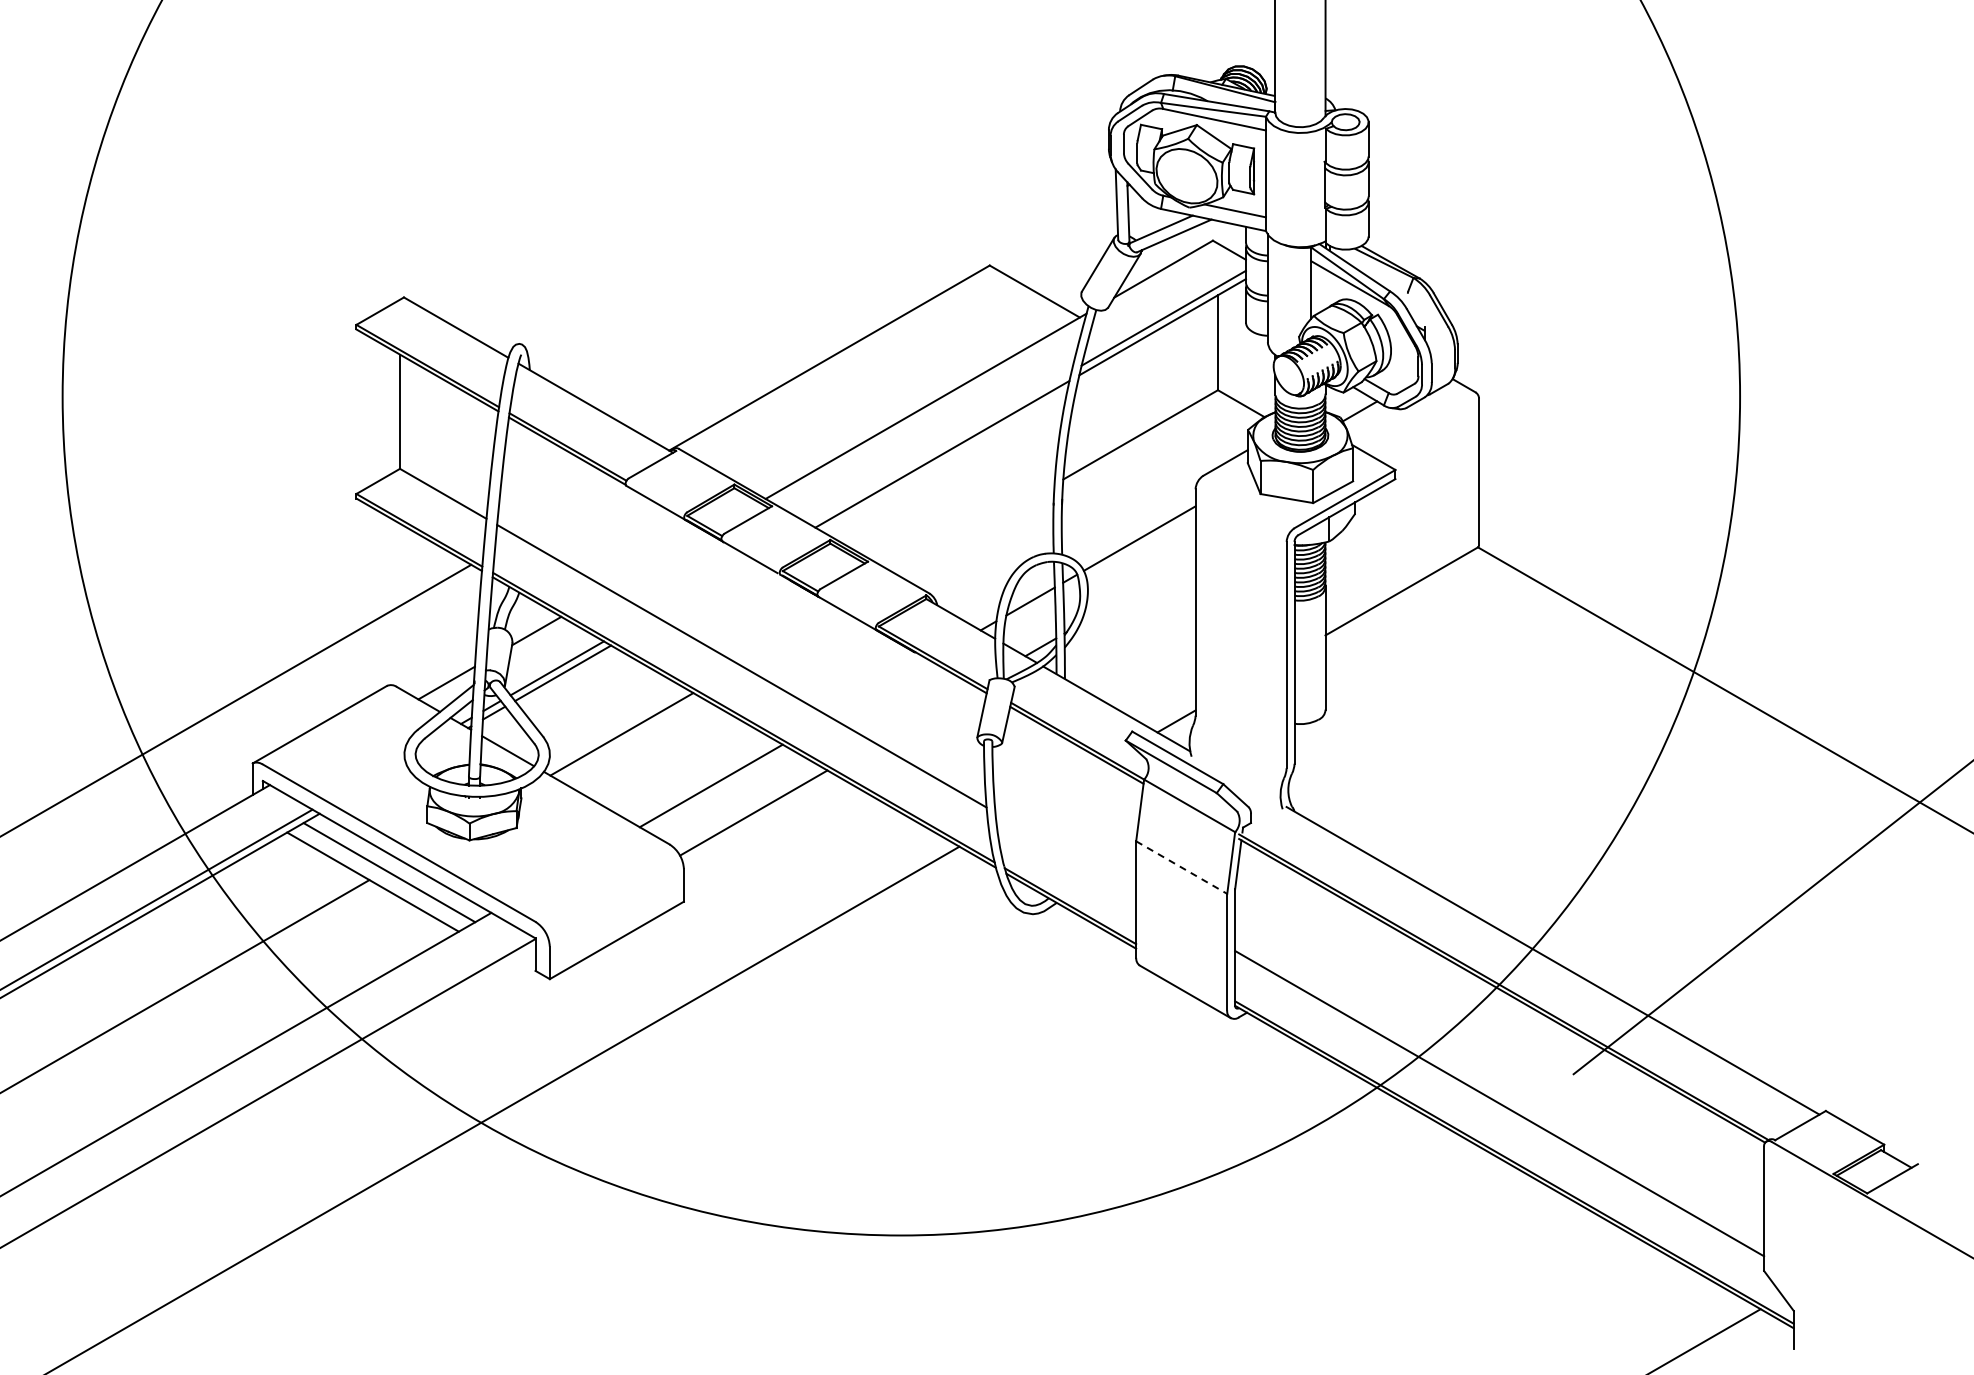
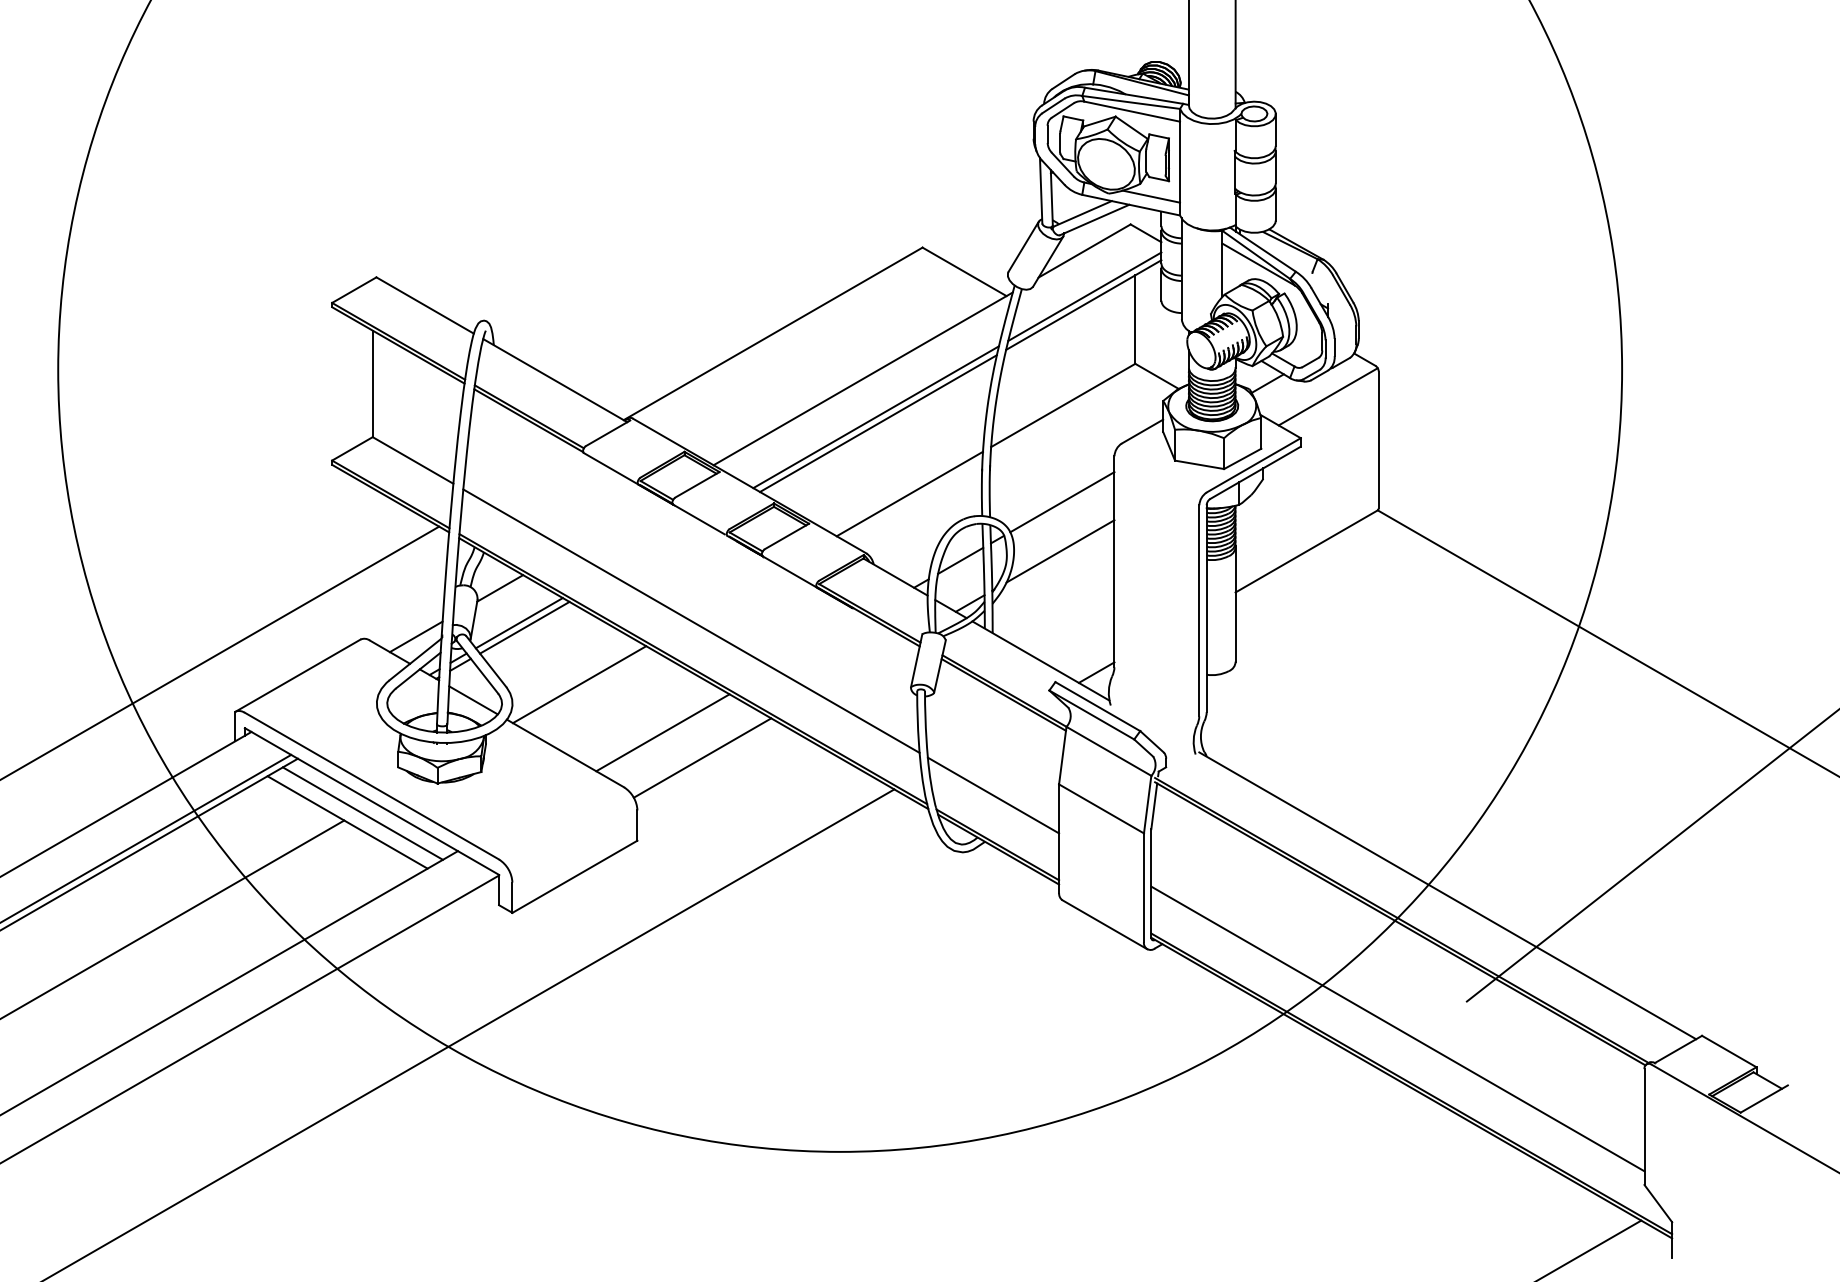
line: (1424, 425) -> (1327, 396), added
line: (939, 447) -> (875, 417), added
line: (975, 529) -> (909, 493), added
line: (1137, 590) -> (1060, 550), added
line: (1065, 852) -> (993, 794), added
line: (1181, 867) -> (1101, 808), dashed -> solid

